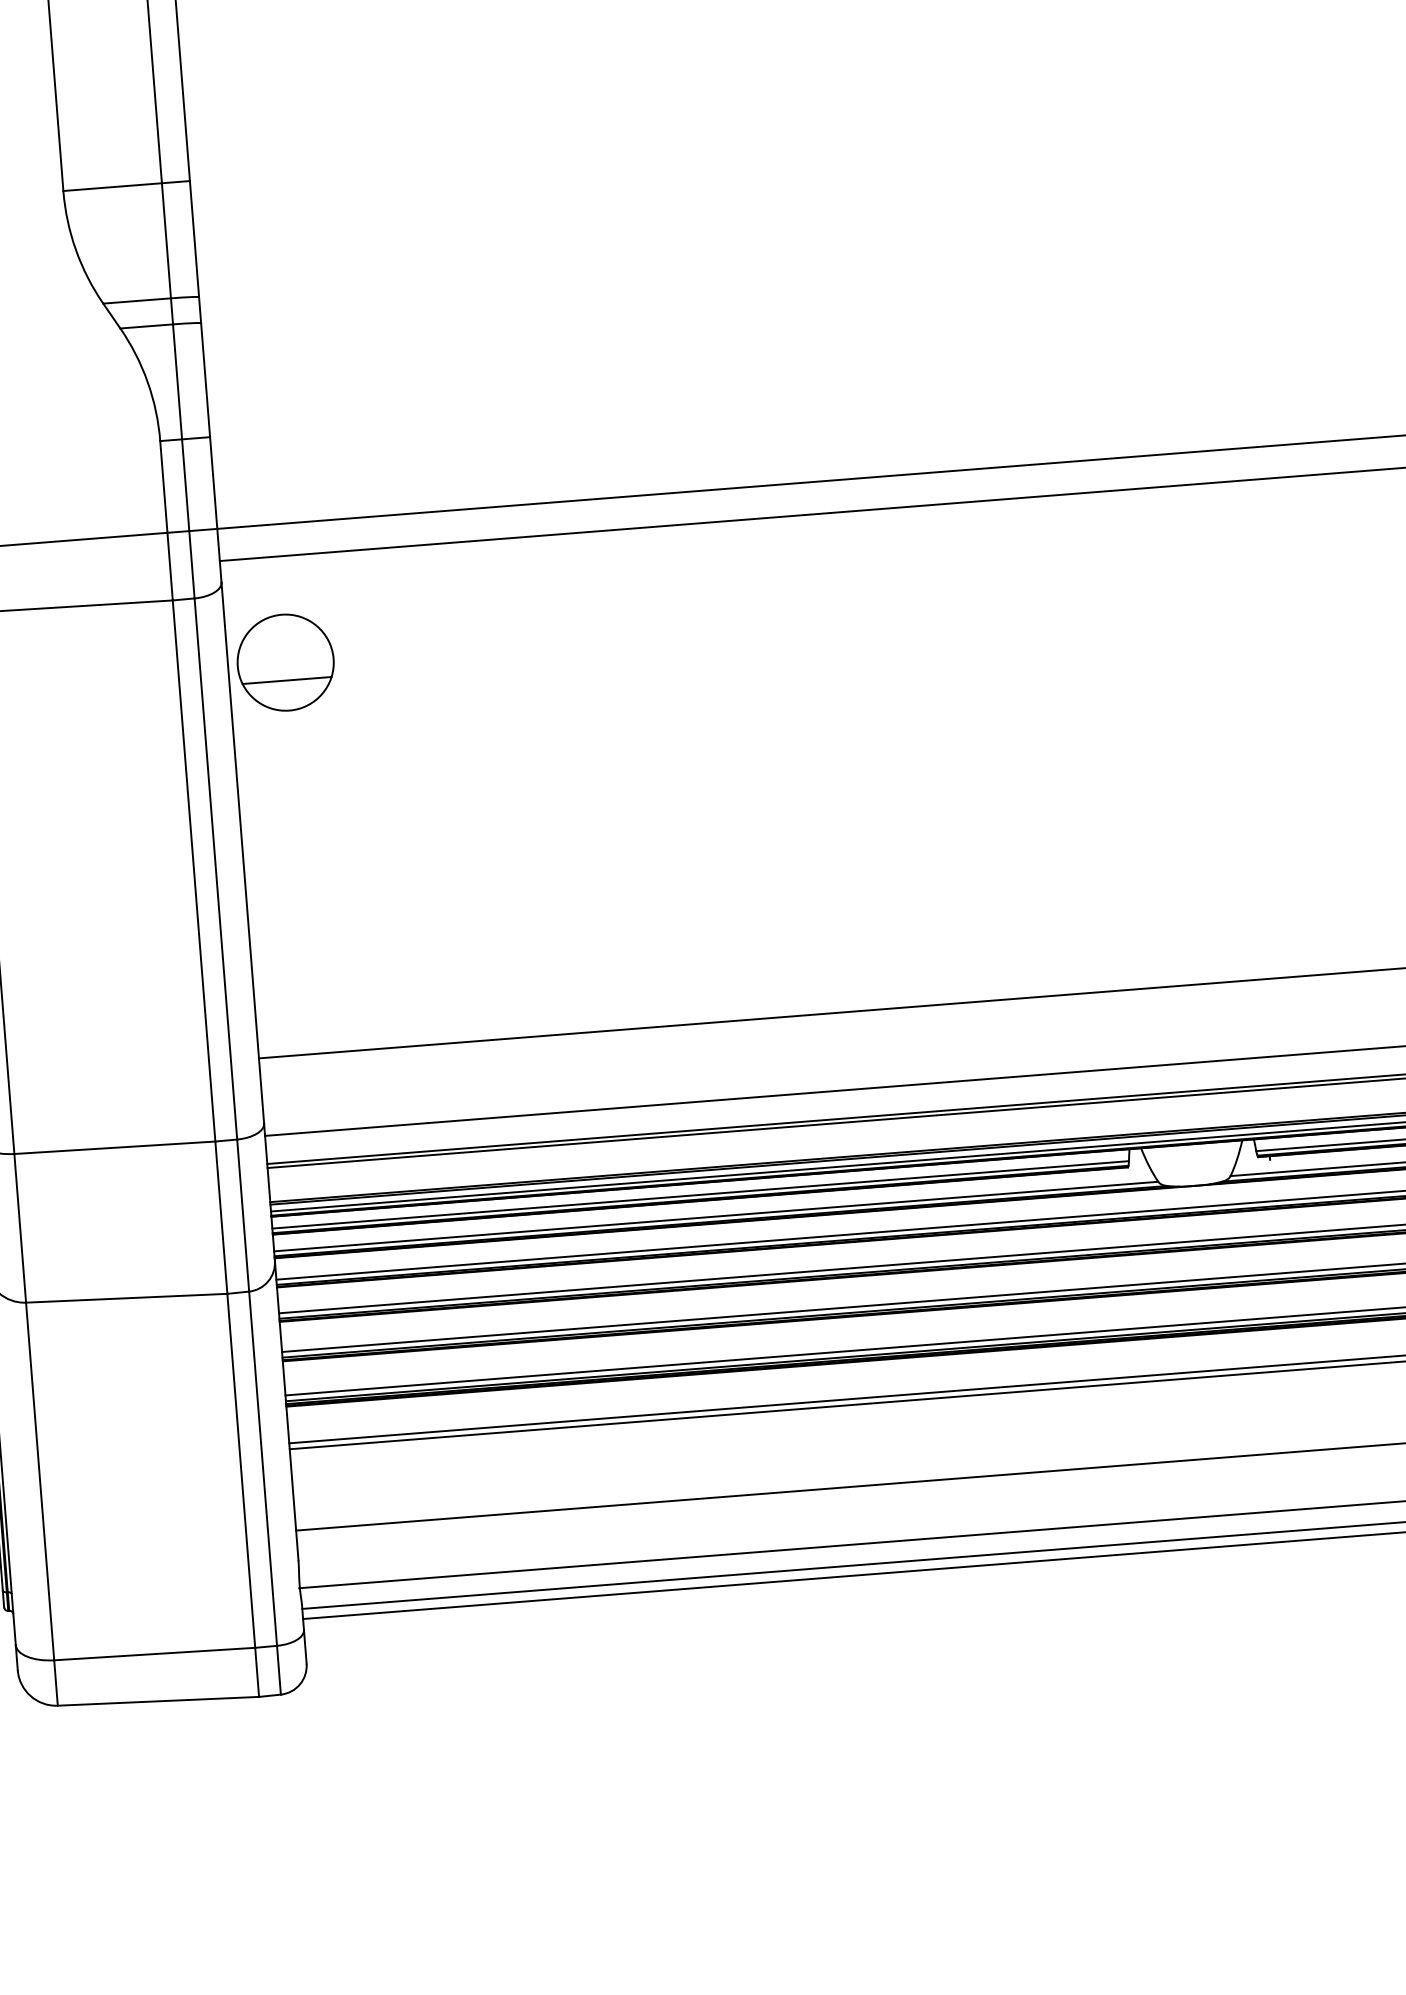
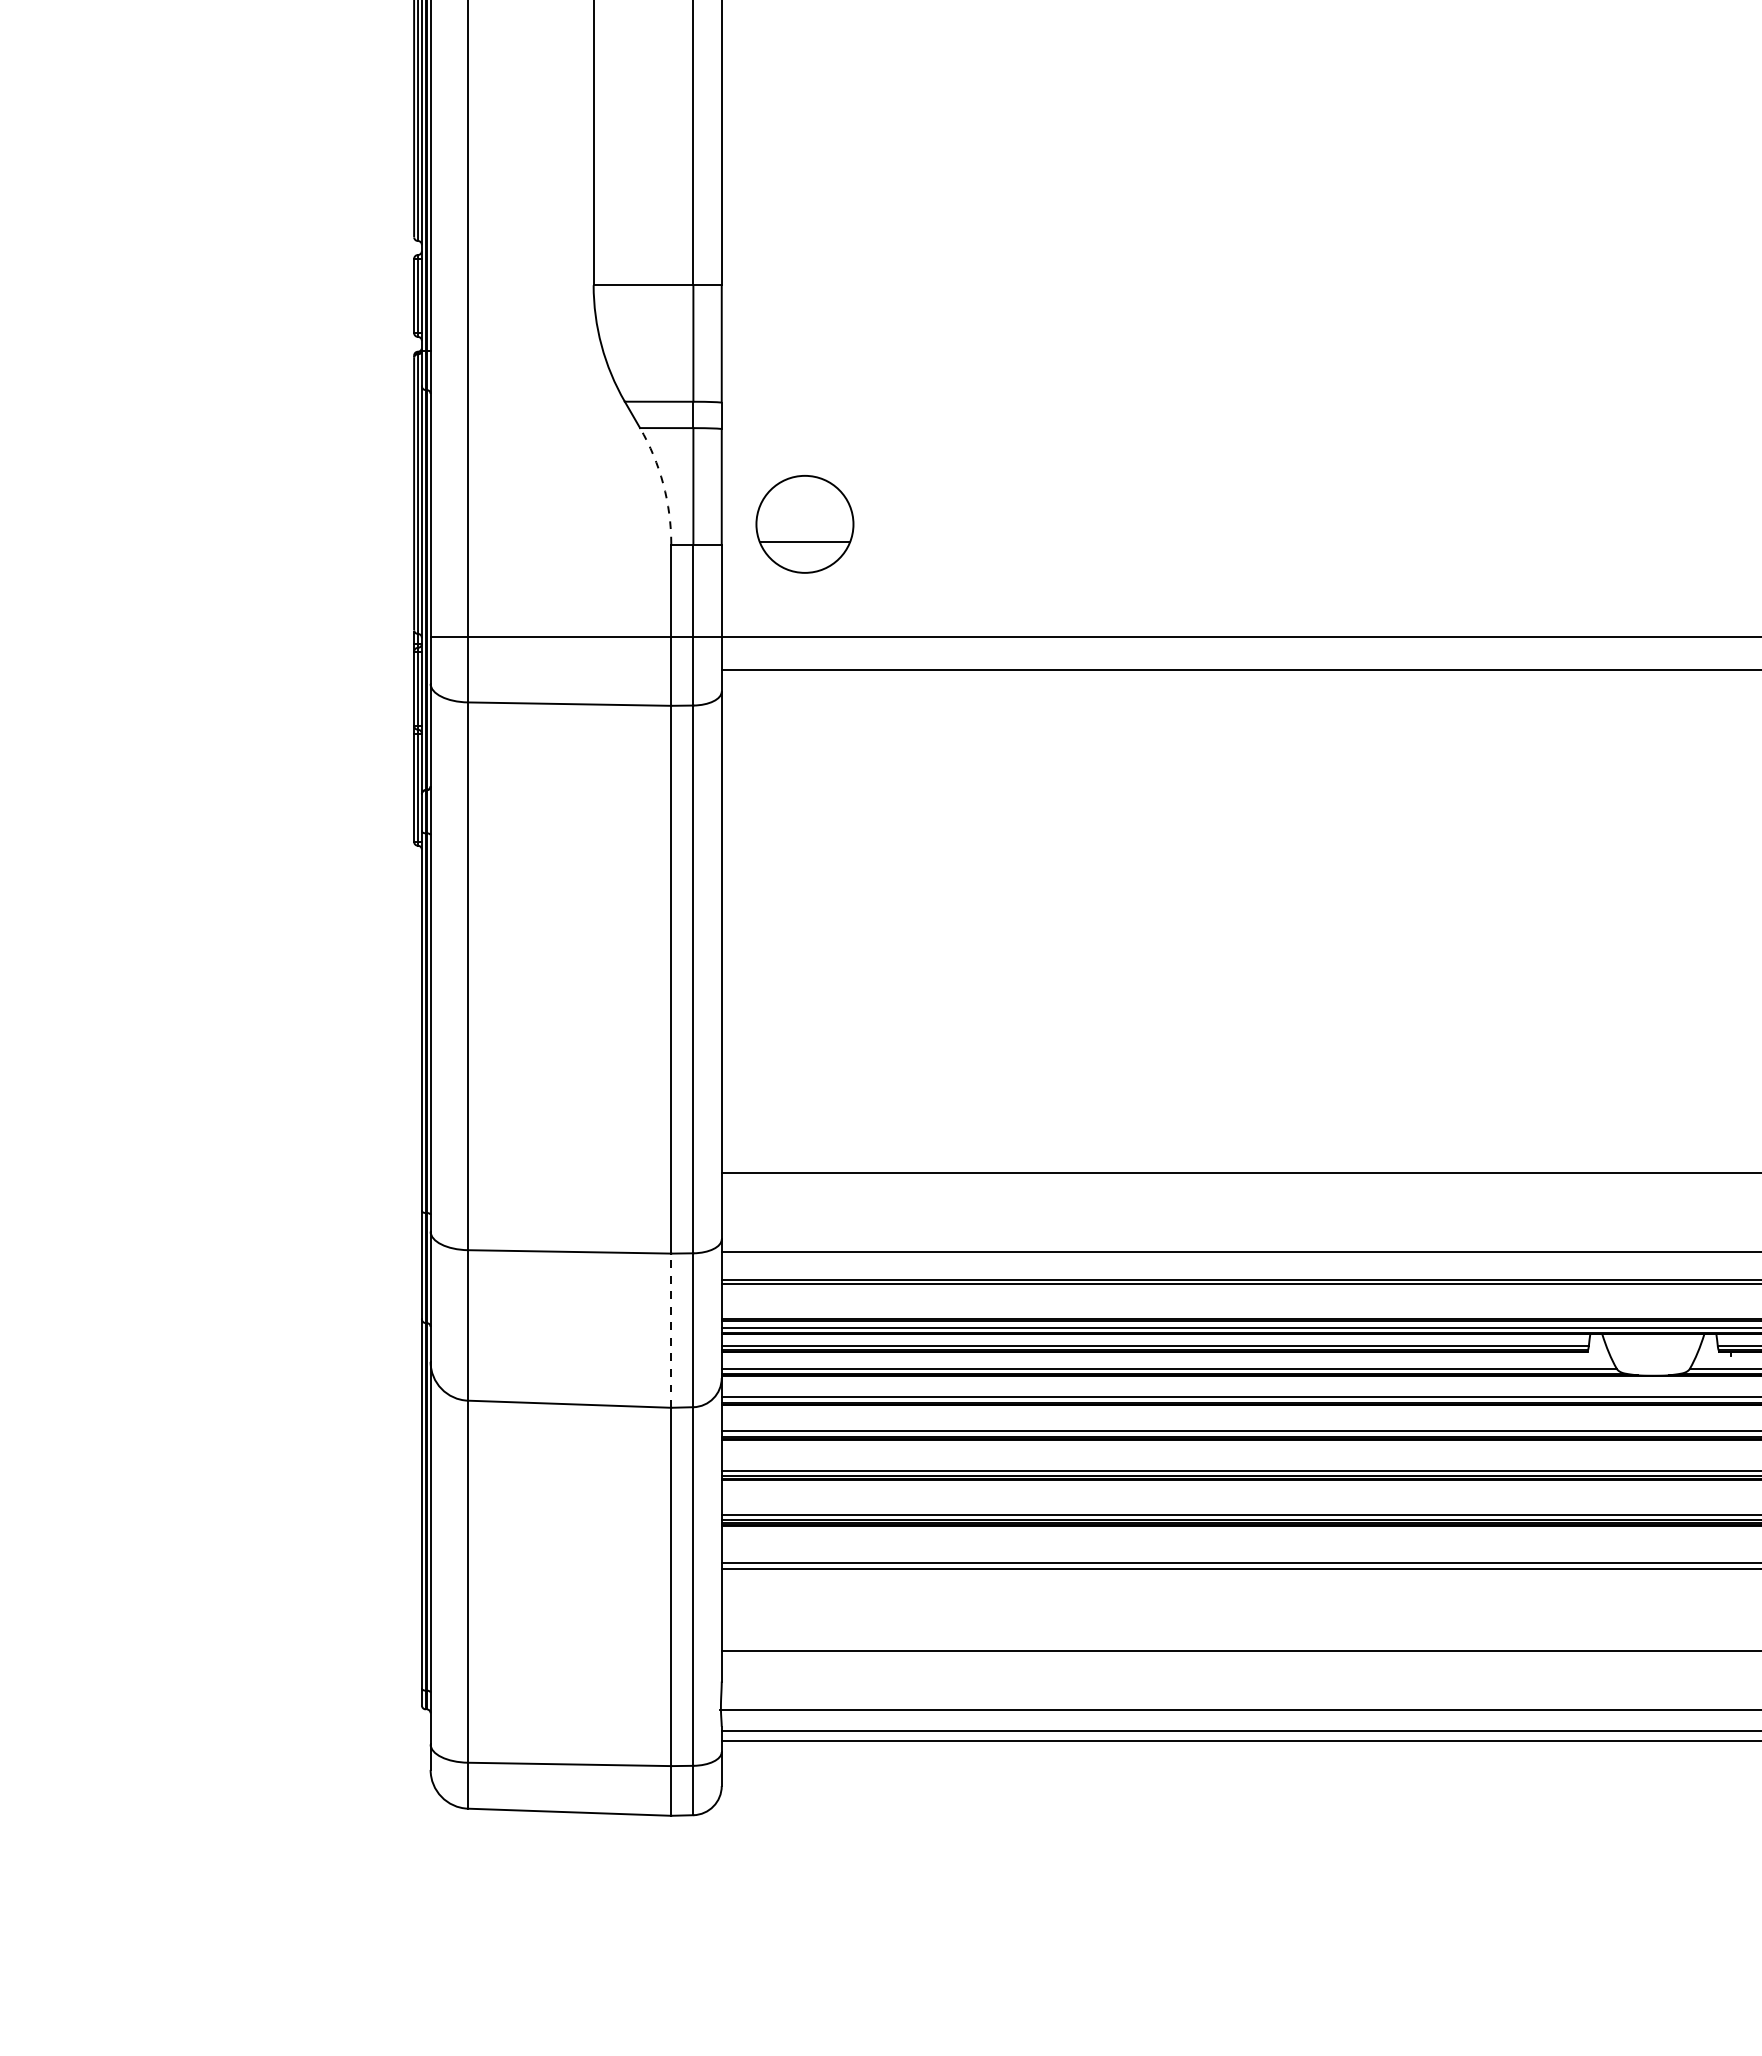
arc: (147, 382) -> (663, 484), solid -> dashed
part: (285, 662) -> (804, 524), moved
line: (221, 1217) -> (671, 1330), solid -> dashed

